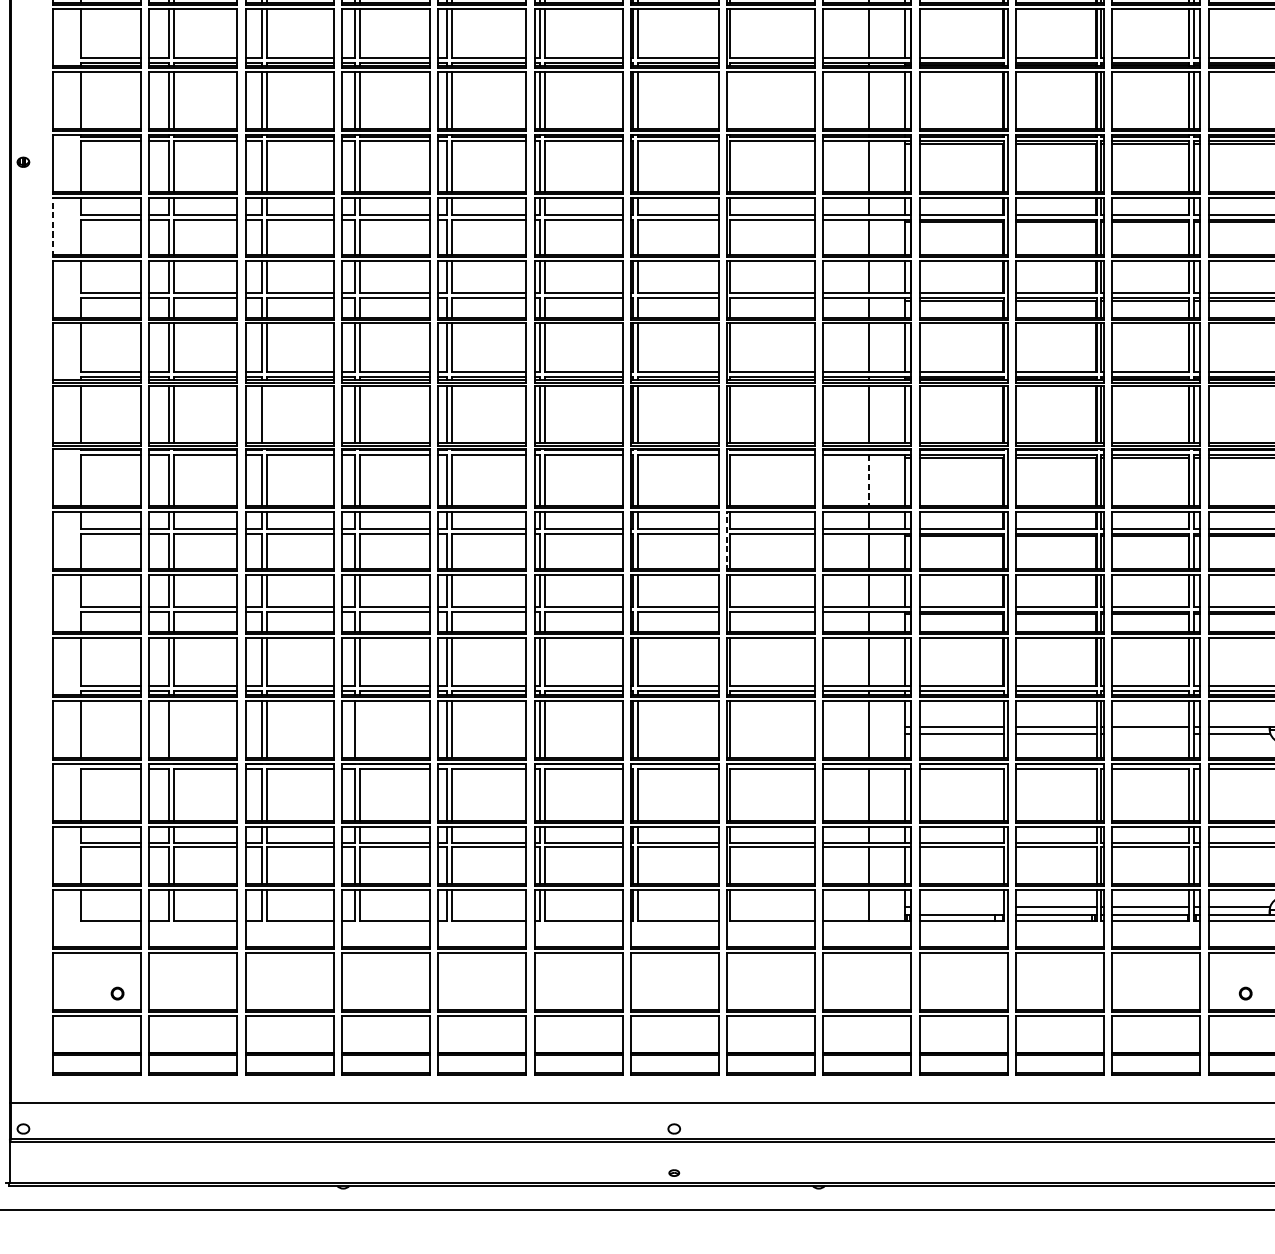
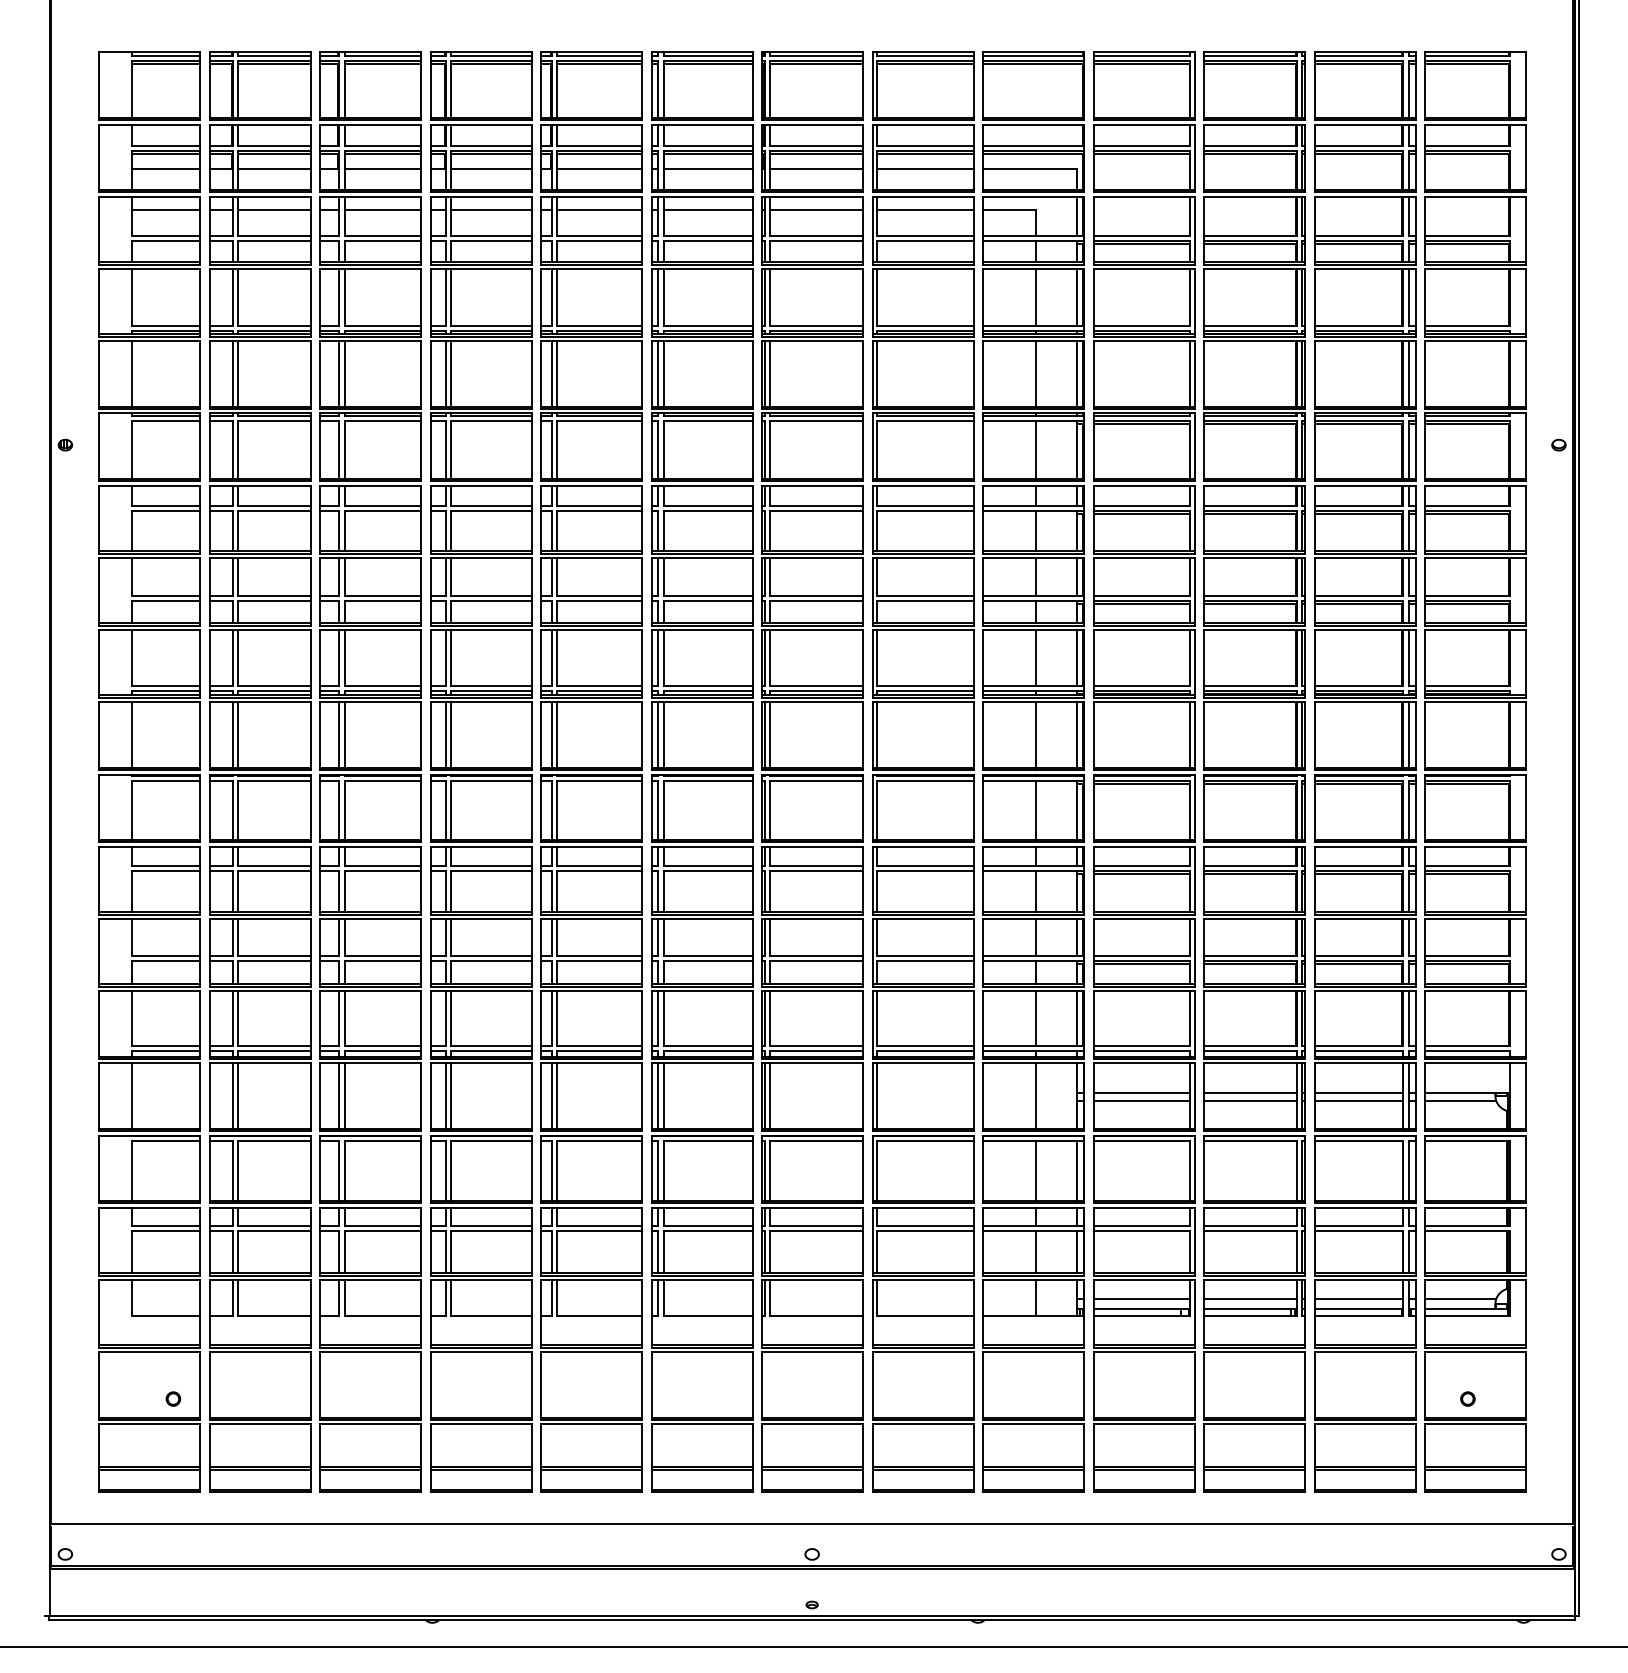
line: (730, 99) -> (876, 373), added
line: (53, 227) -> (99, 519), dashed -> solid
line: (266, 414) -> (344, 734), added
line: (868, 481) -> (1035, 811), dashed -> solid
line: (726, 541) -> (872, 880), dashed -> solid
line: (174, 729) -> (238, 1095), added
line: (359, 729) -> (451, 1095), added
line: (1150, 733) -> (1358, 1100), added
line: (961, 906) -> (1141, 1299), added

